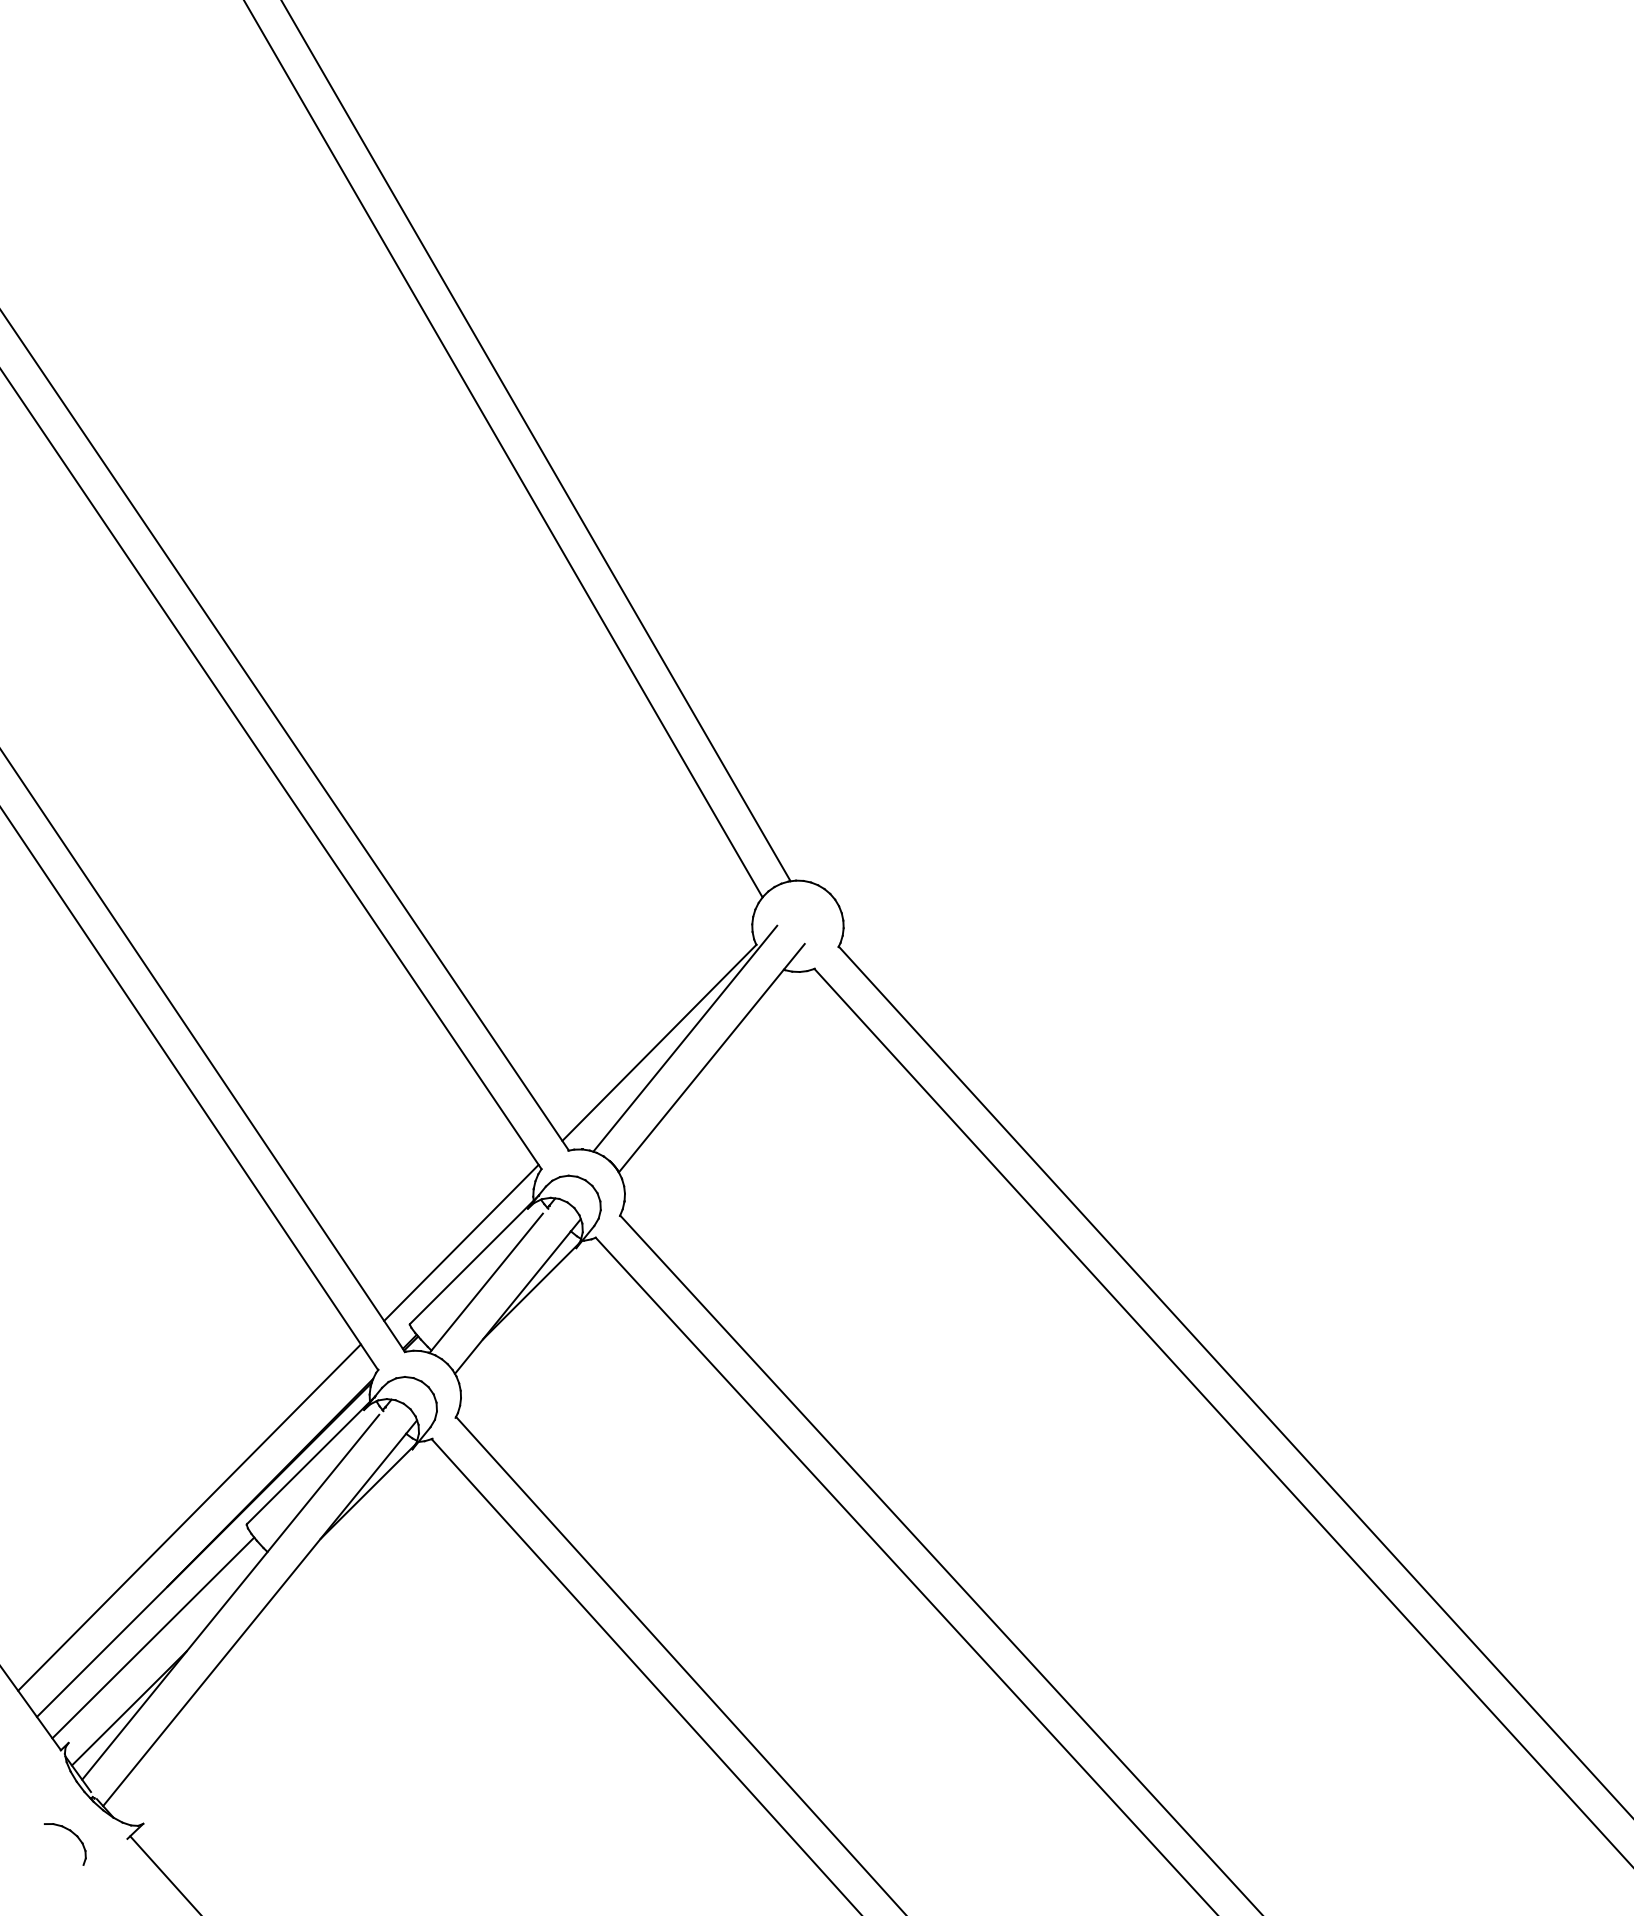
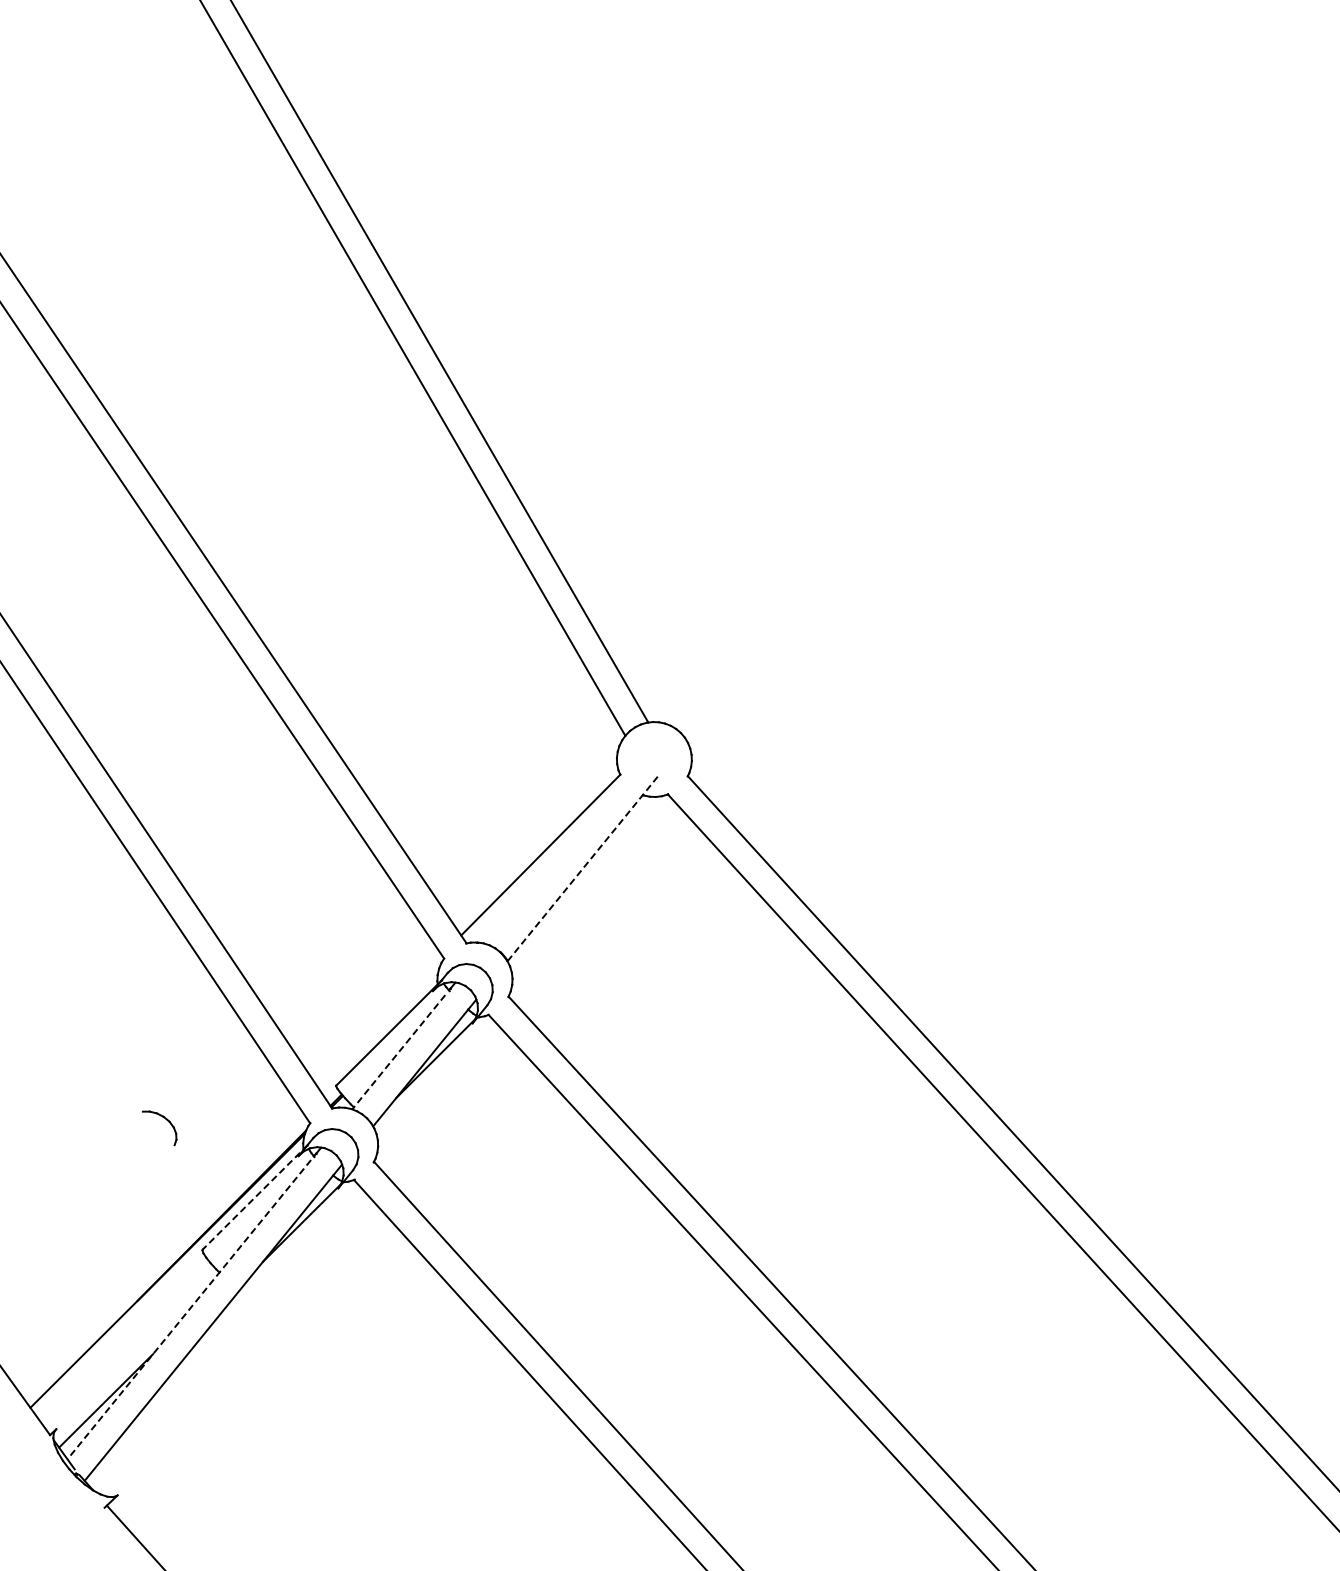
line: (684, 1038) -> (561, 851), removed
line: (711, 1058) -> (583, 867), solid -> dashed
line: (461, 1243) -> (378, 1019), removed
line: (485, 1283) -> (398, 1052), solid -> dashed
line: (310, 1460) -> (254, 1197), solid -> dashed
line: (189, 1517) -> (155, 1244), removed
line: (230, 1597) -> (189, 1309), solid -> dashed
line: (152, 1637) -> (125, 1342), removed
part: (73, 1834) -> (166, 1120), moved

